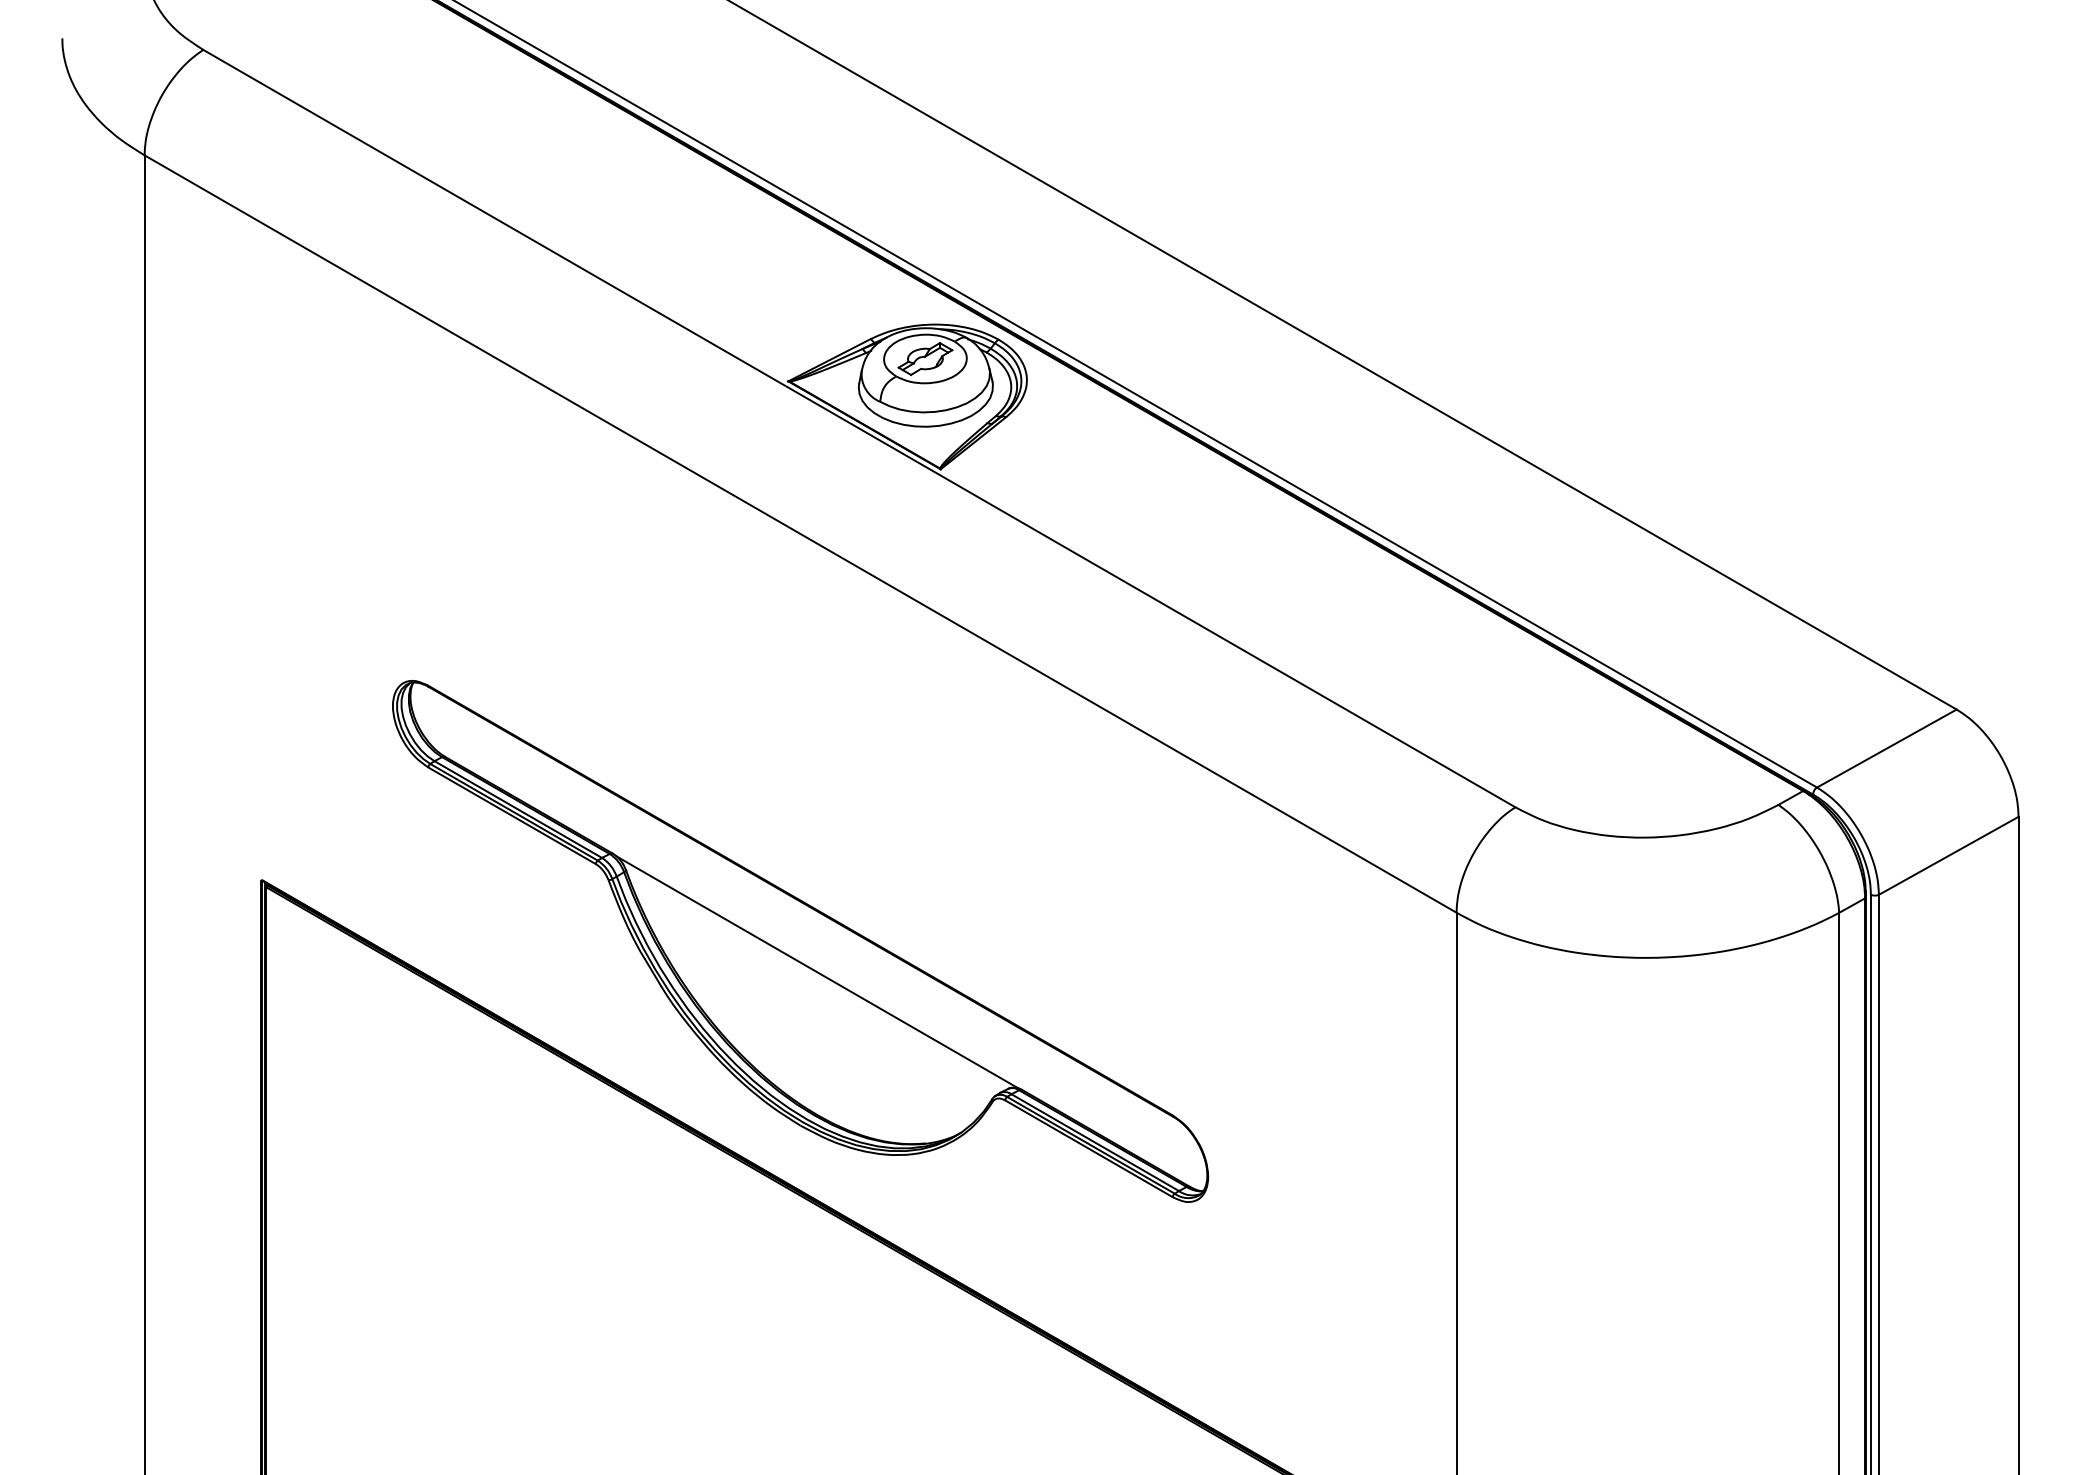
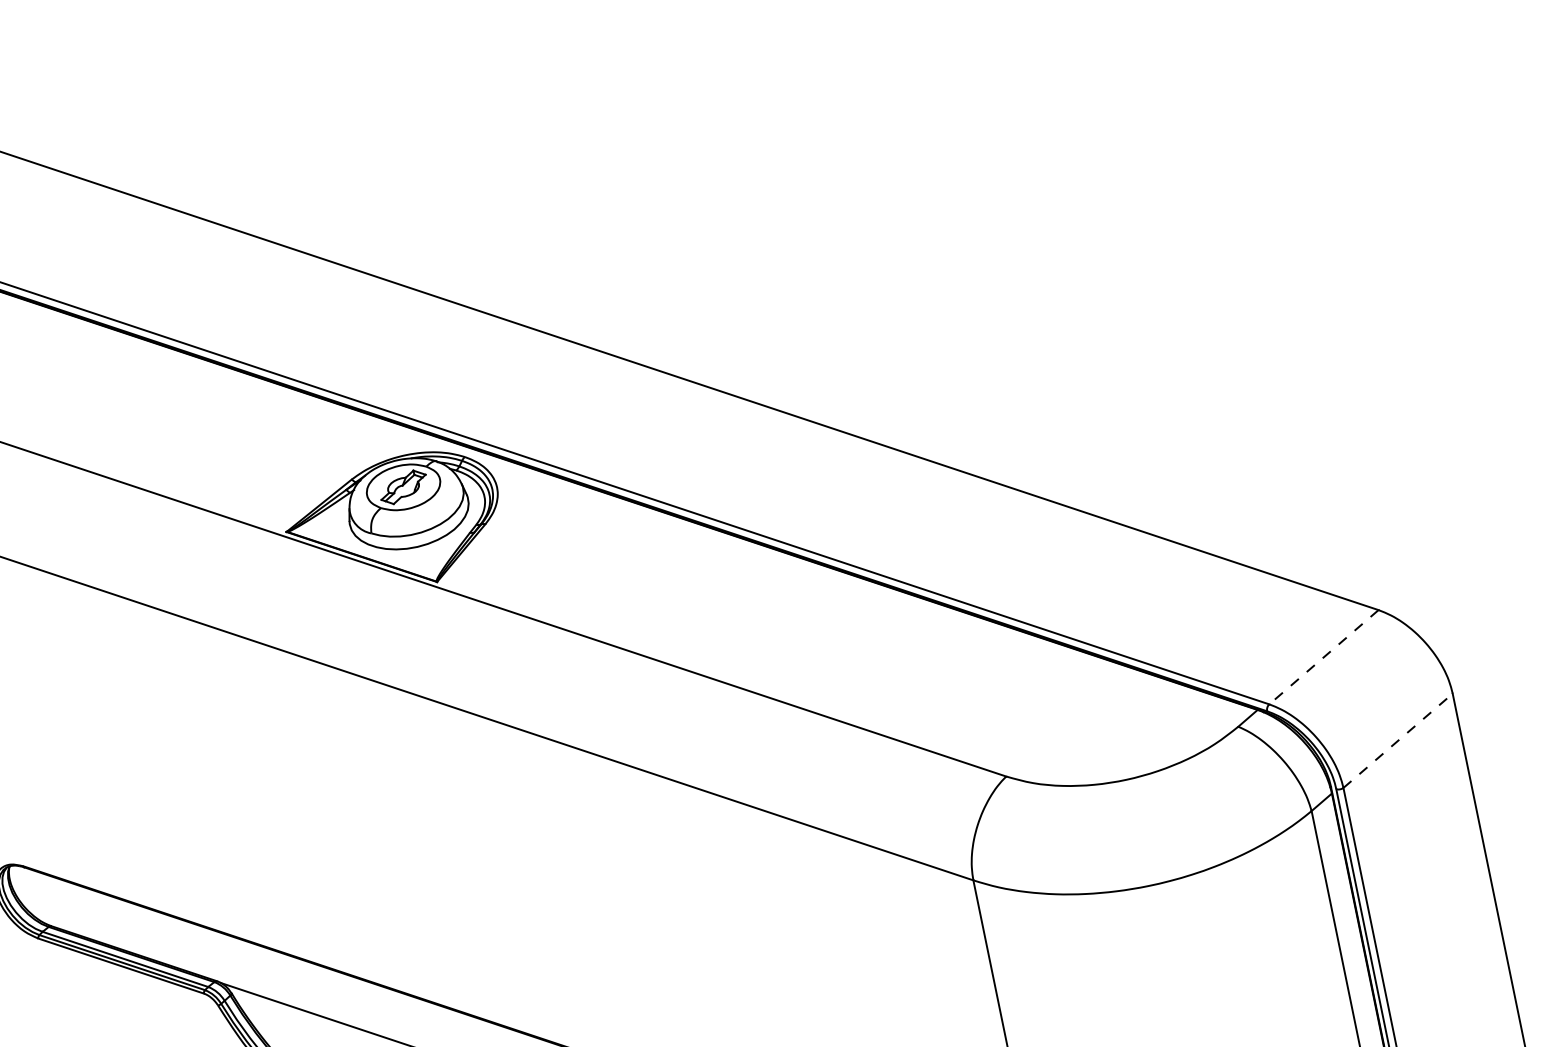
line: (1886, 748) -> (1323, 657), solid -> dashed
line: (1948, 855) -> (1397, 740), solid -> dashed

